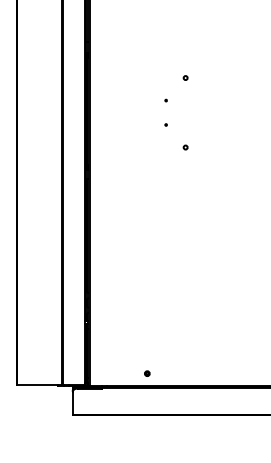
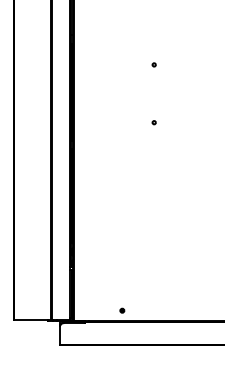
part: (165, 102) -> (137, 85), removed

